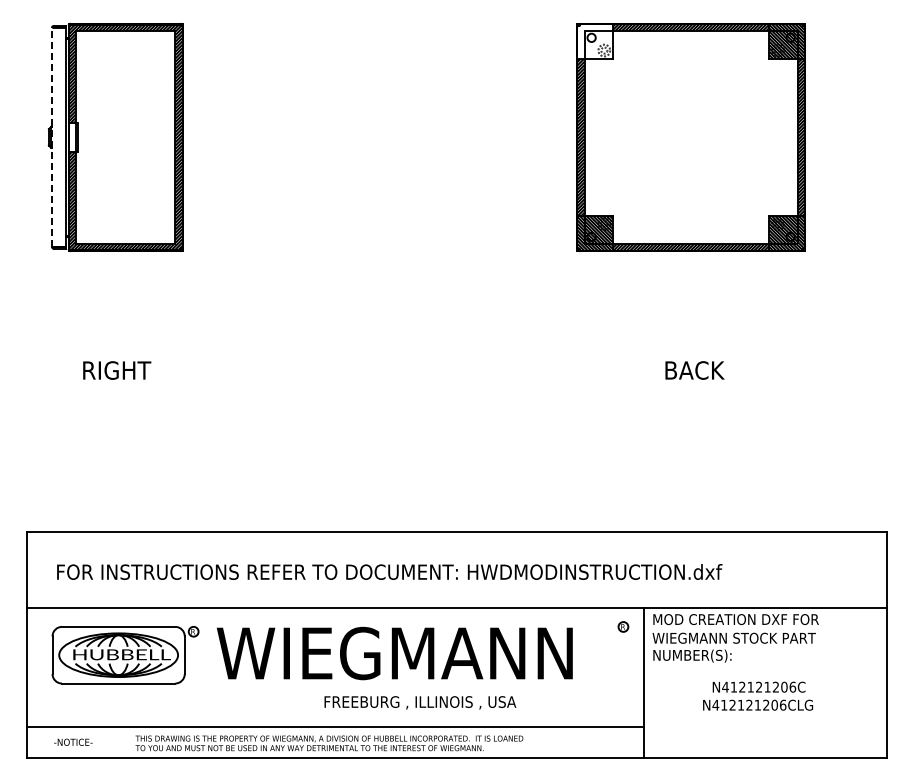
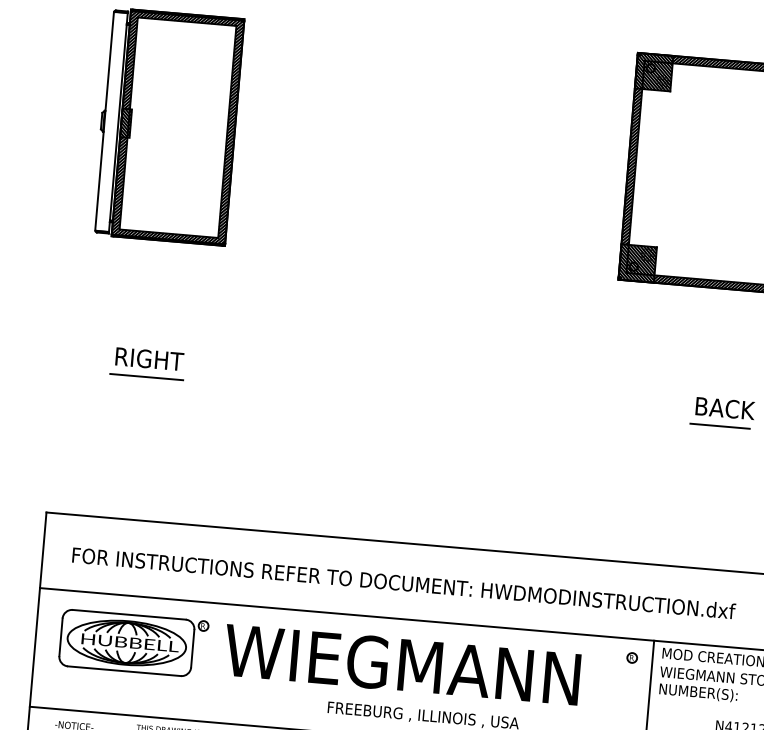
hatch: (594, 41) -> (653, 72), added
line: (51, 136) -> (104, 120), dashed -> solid
hatch: (73, 137) -> (126, 123), added
line: (115, 388) -> (146, 376), added
line: (690, 388) -> (719, 426), added

